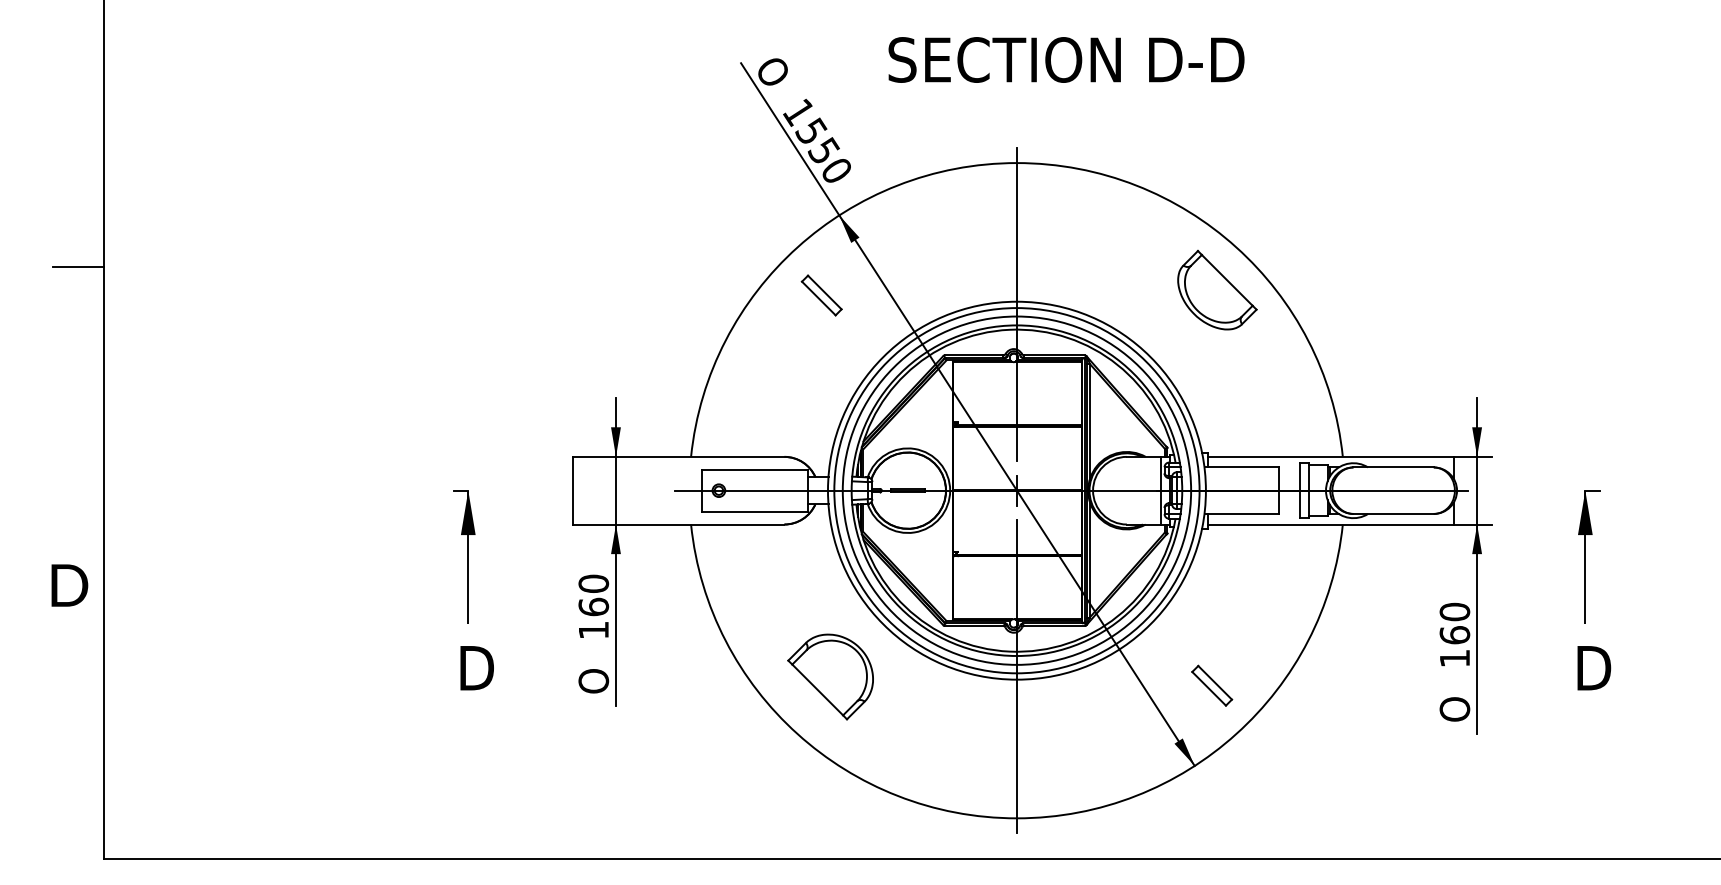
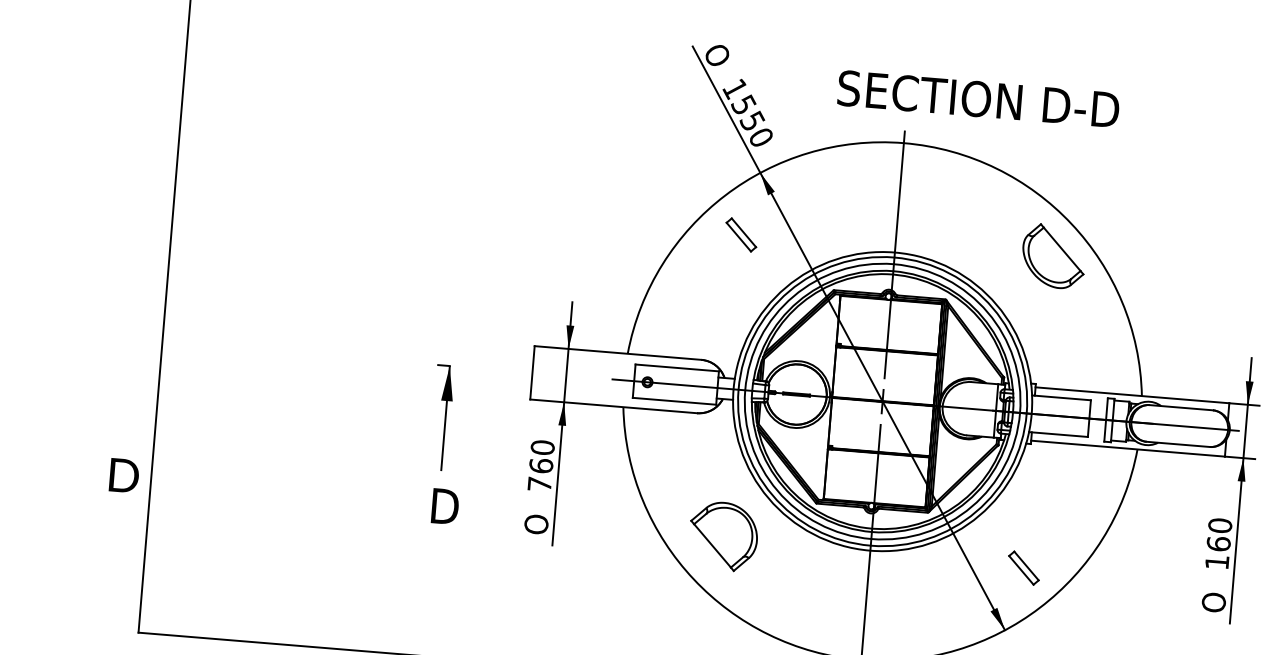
text: (1066, 59) -> (978, 98), moved
line: (78, 266) -> (156, 163), removed
text: (69, 585) -> (124, 475), moved
text: (593, 629) -> (539, 483), 160 -> 760

